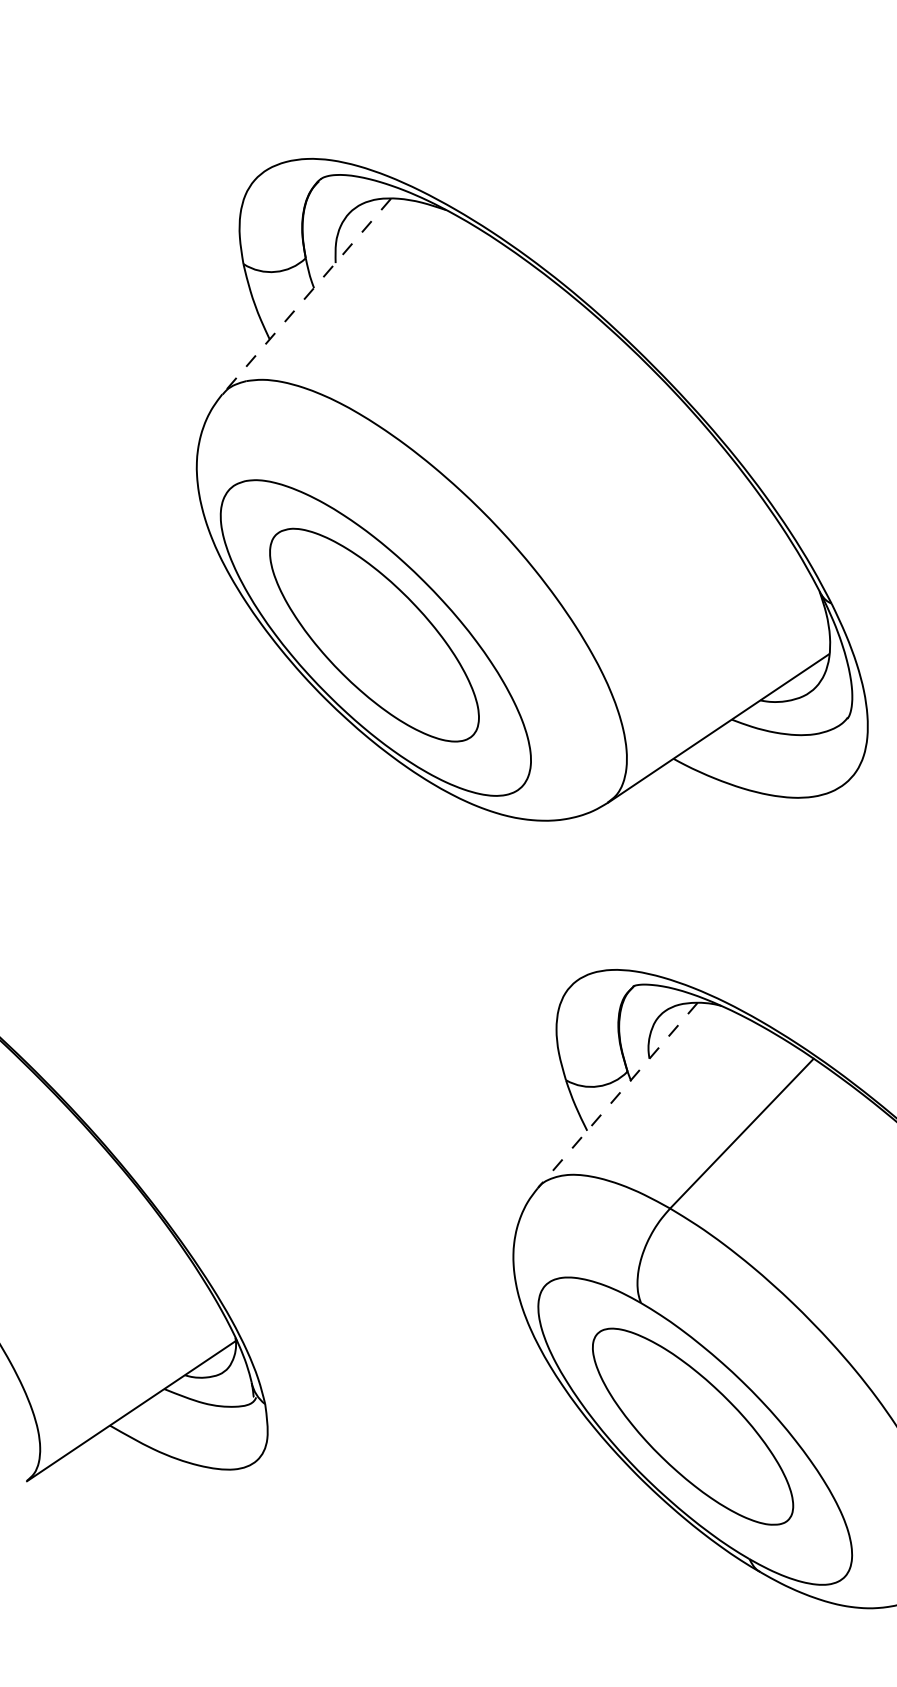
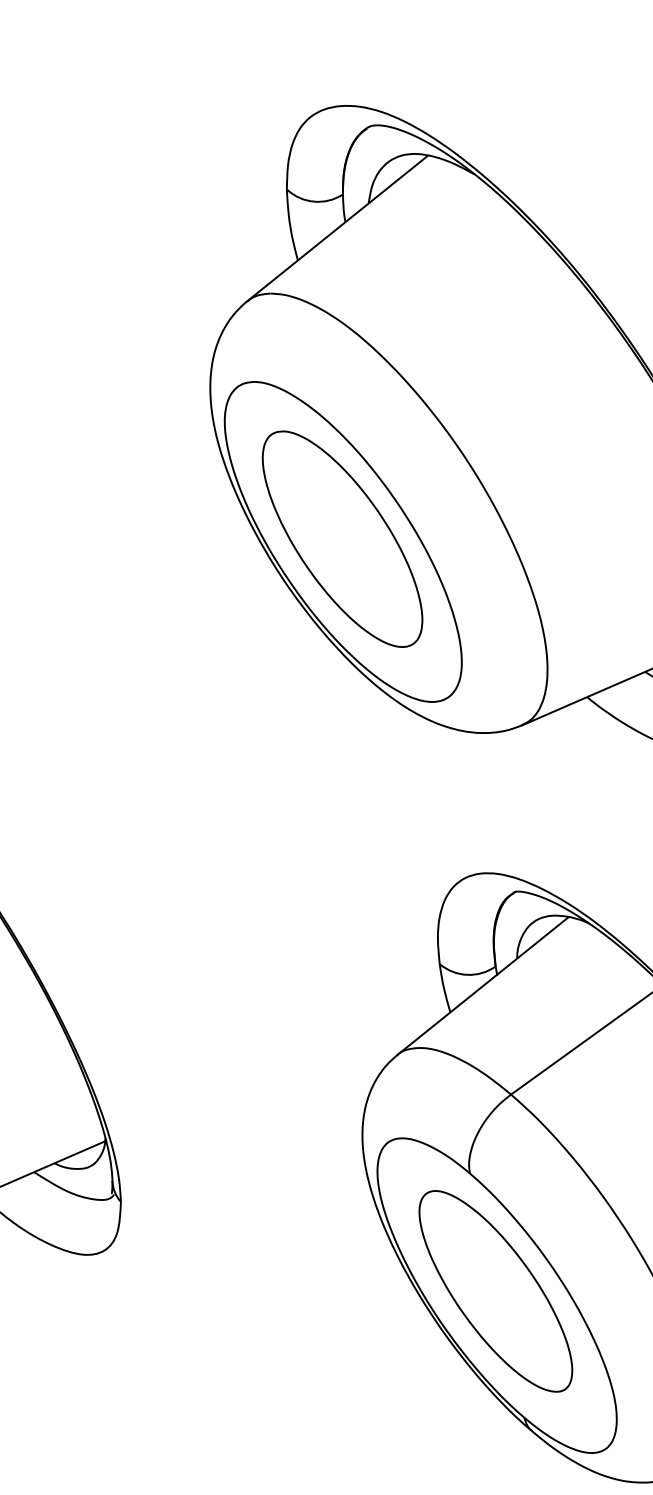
line: (306, 297) -> (337, 229), dashed -> solid
line: (617, 1095) -> (482, 986), dashed -> solid

